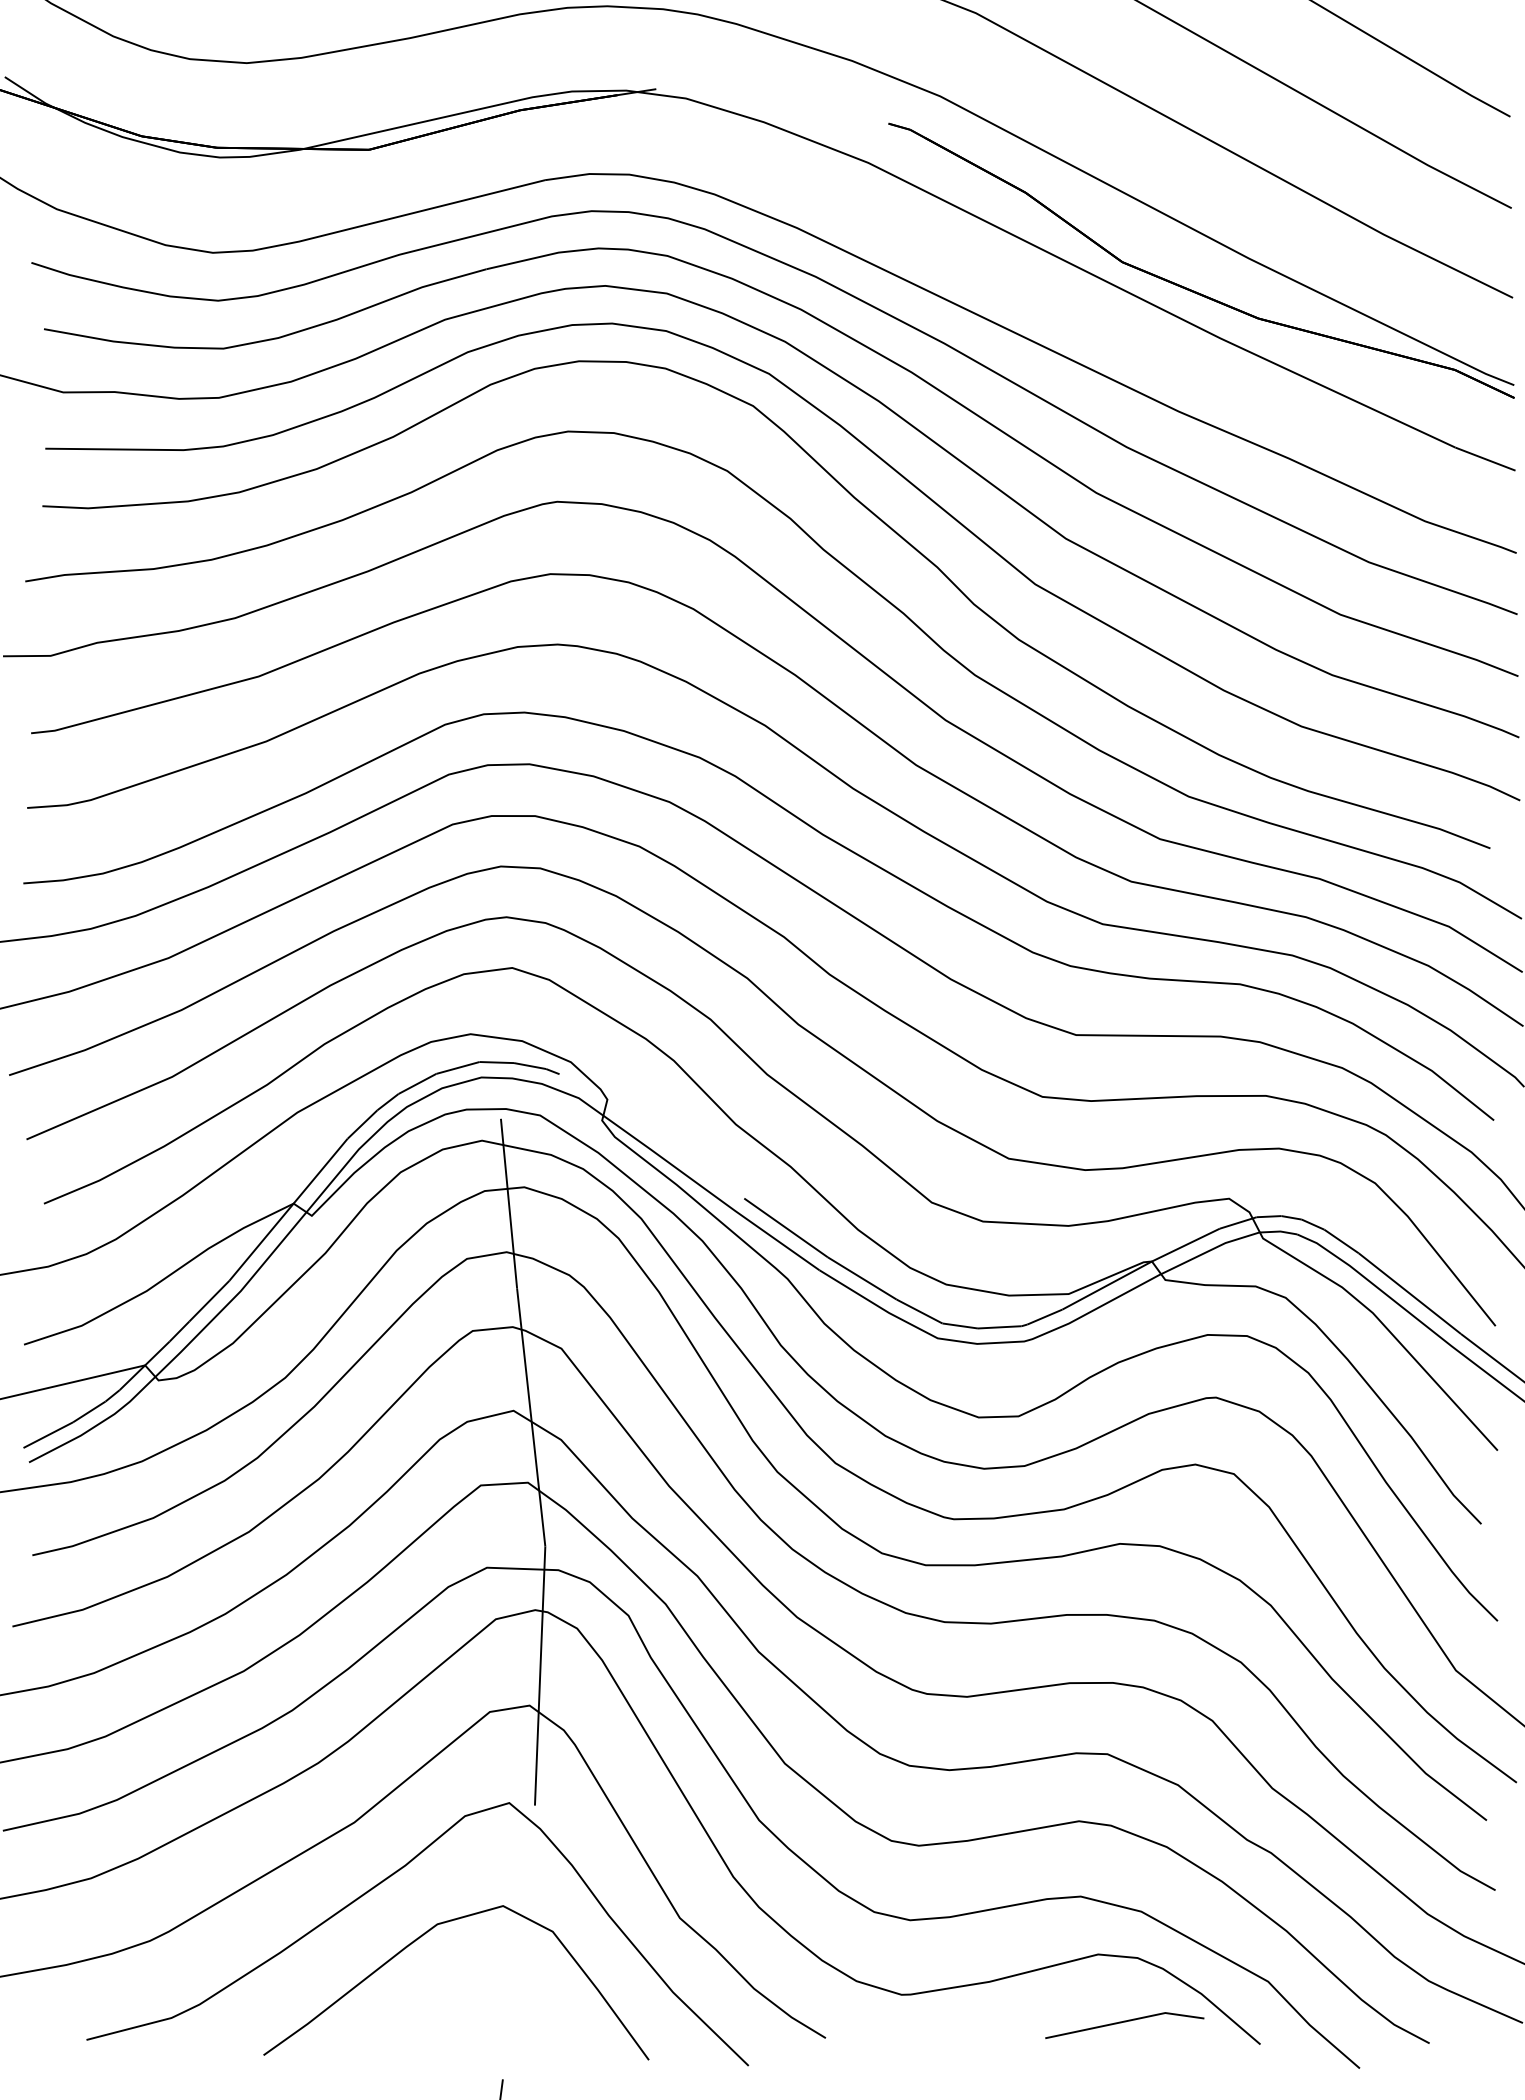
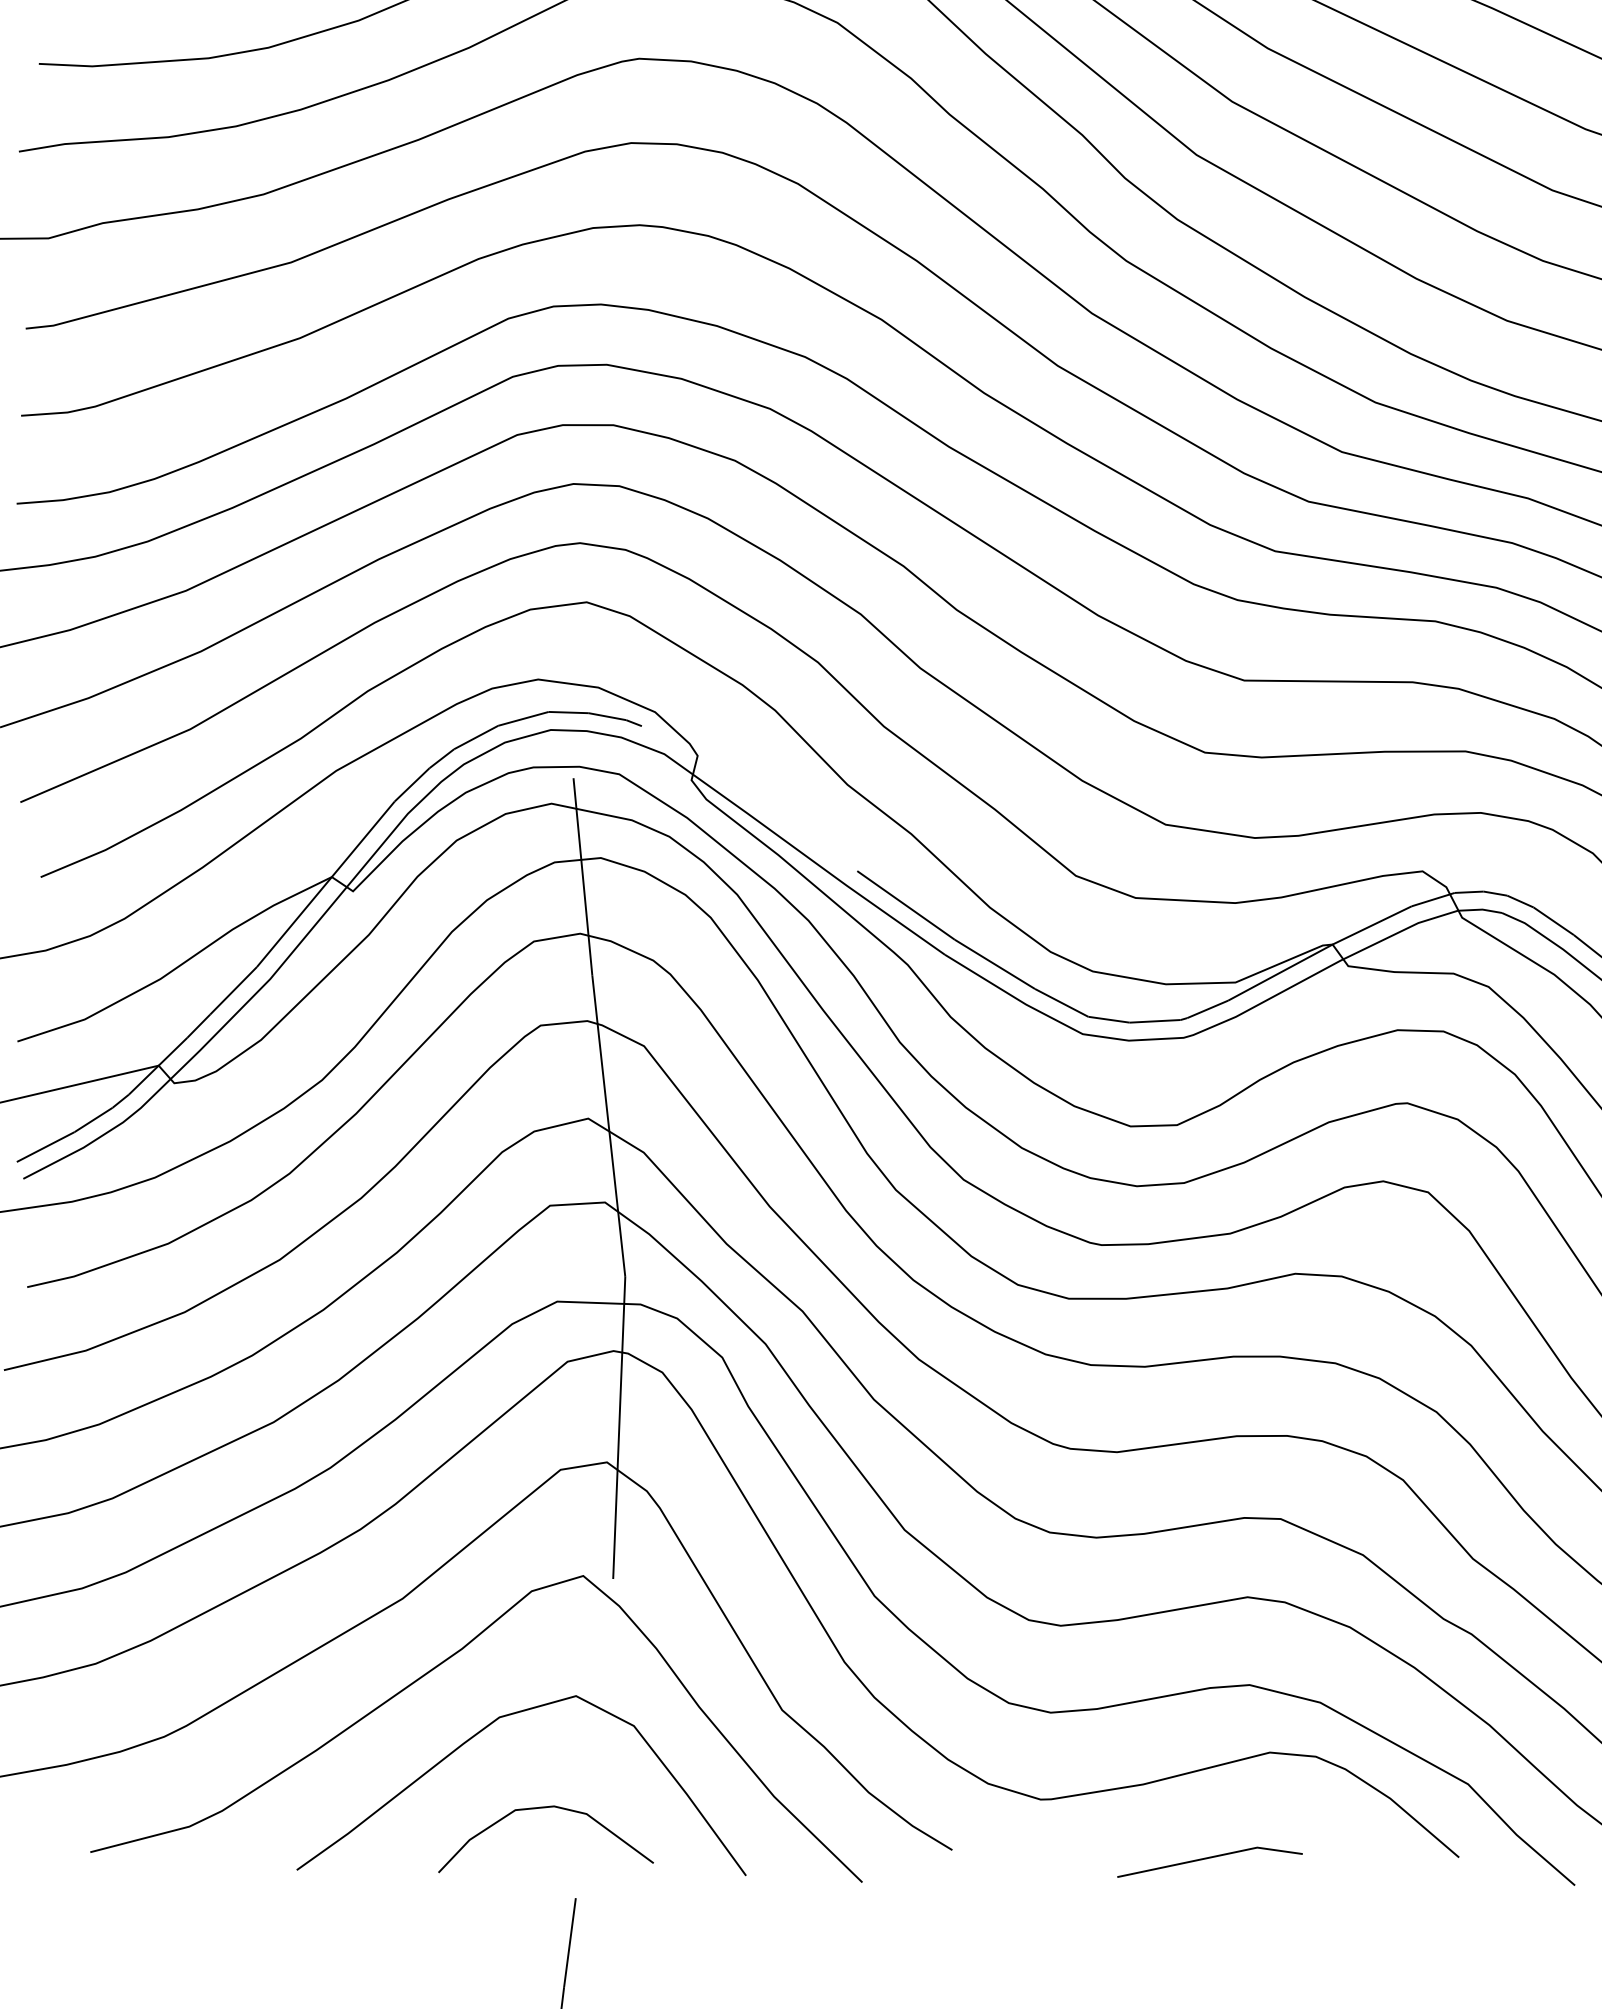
curve: (476, 2002) -> (545, 1808), added
line: (1124, 2022) -> (1209, 1858), moved

